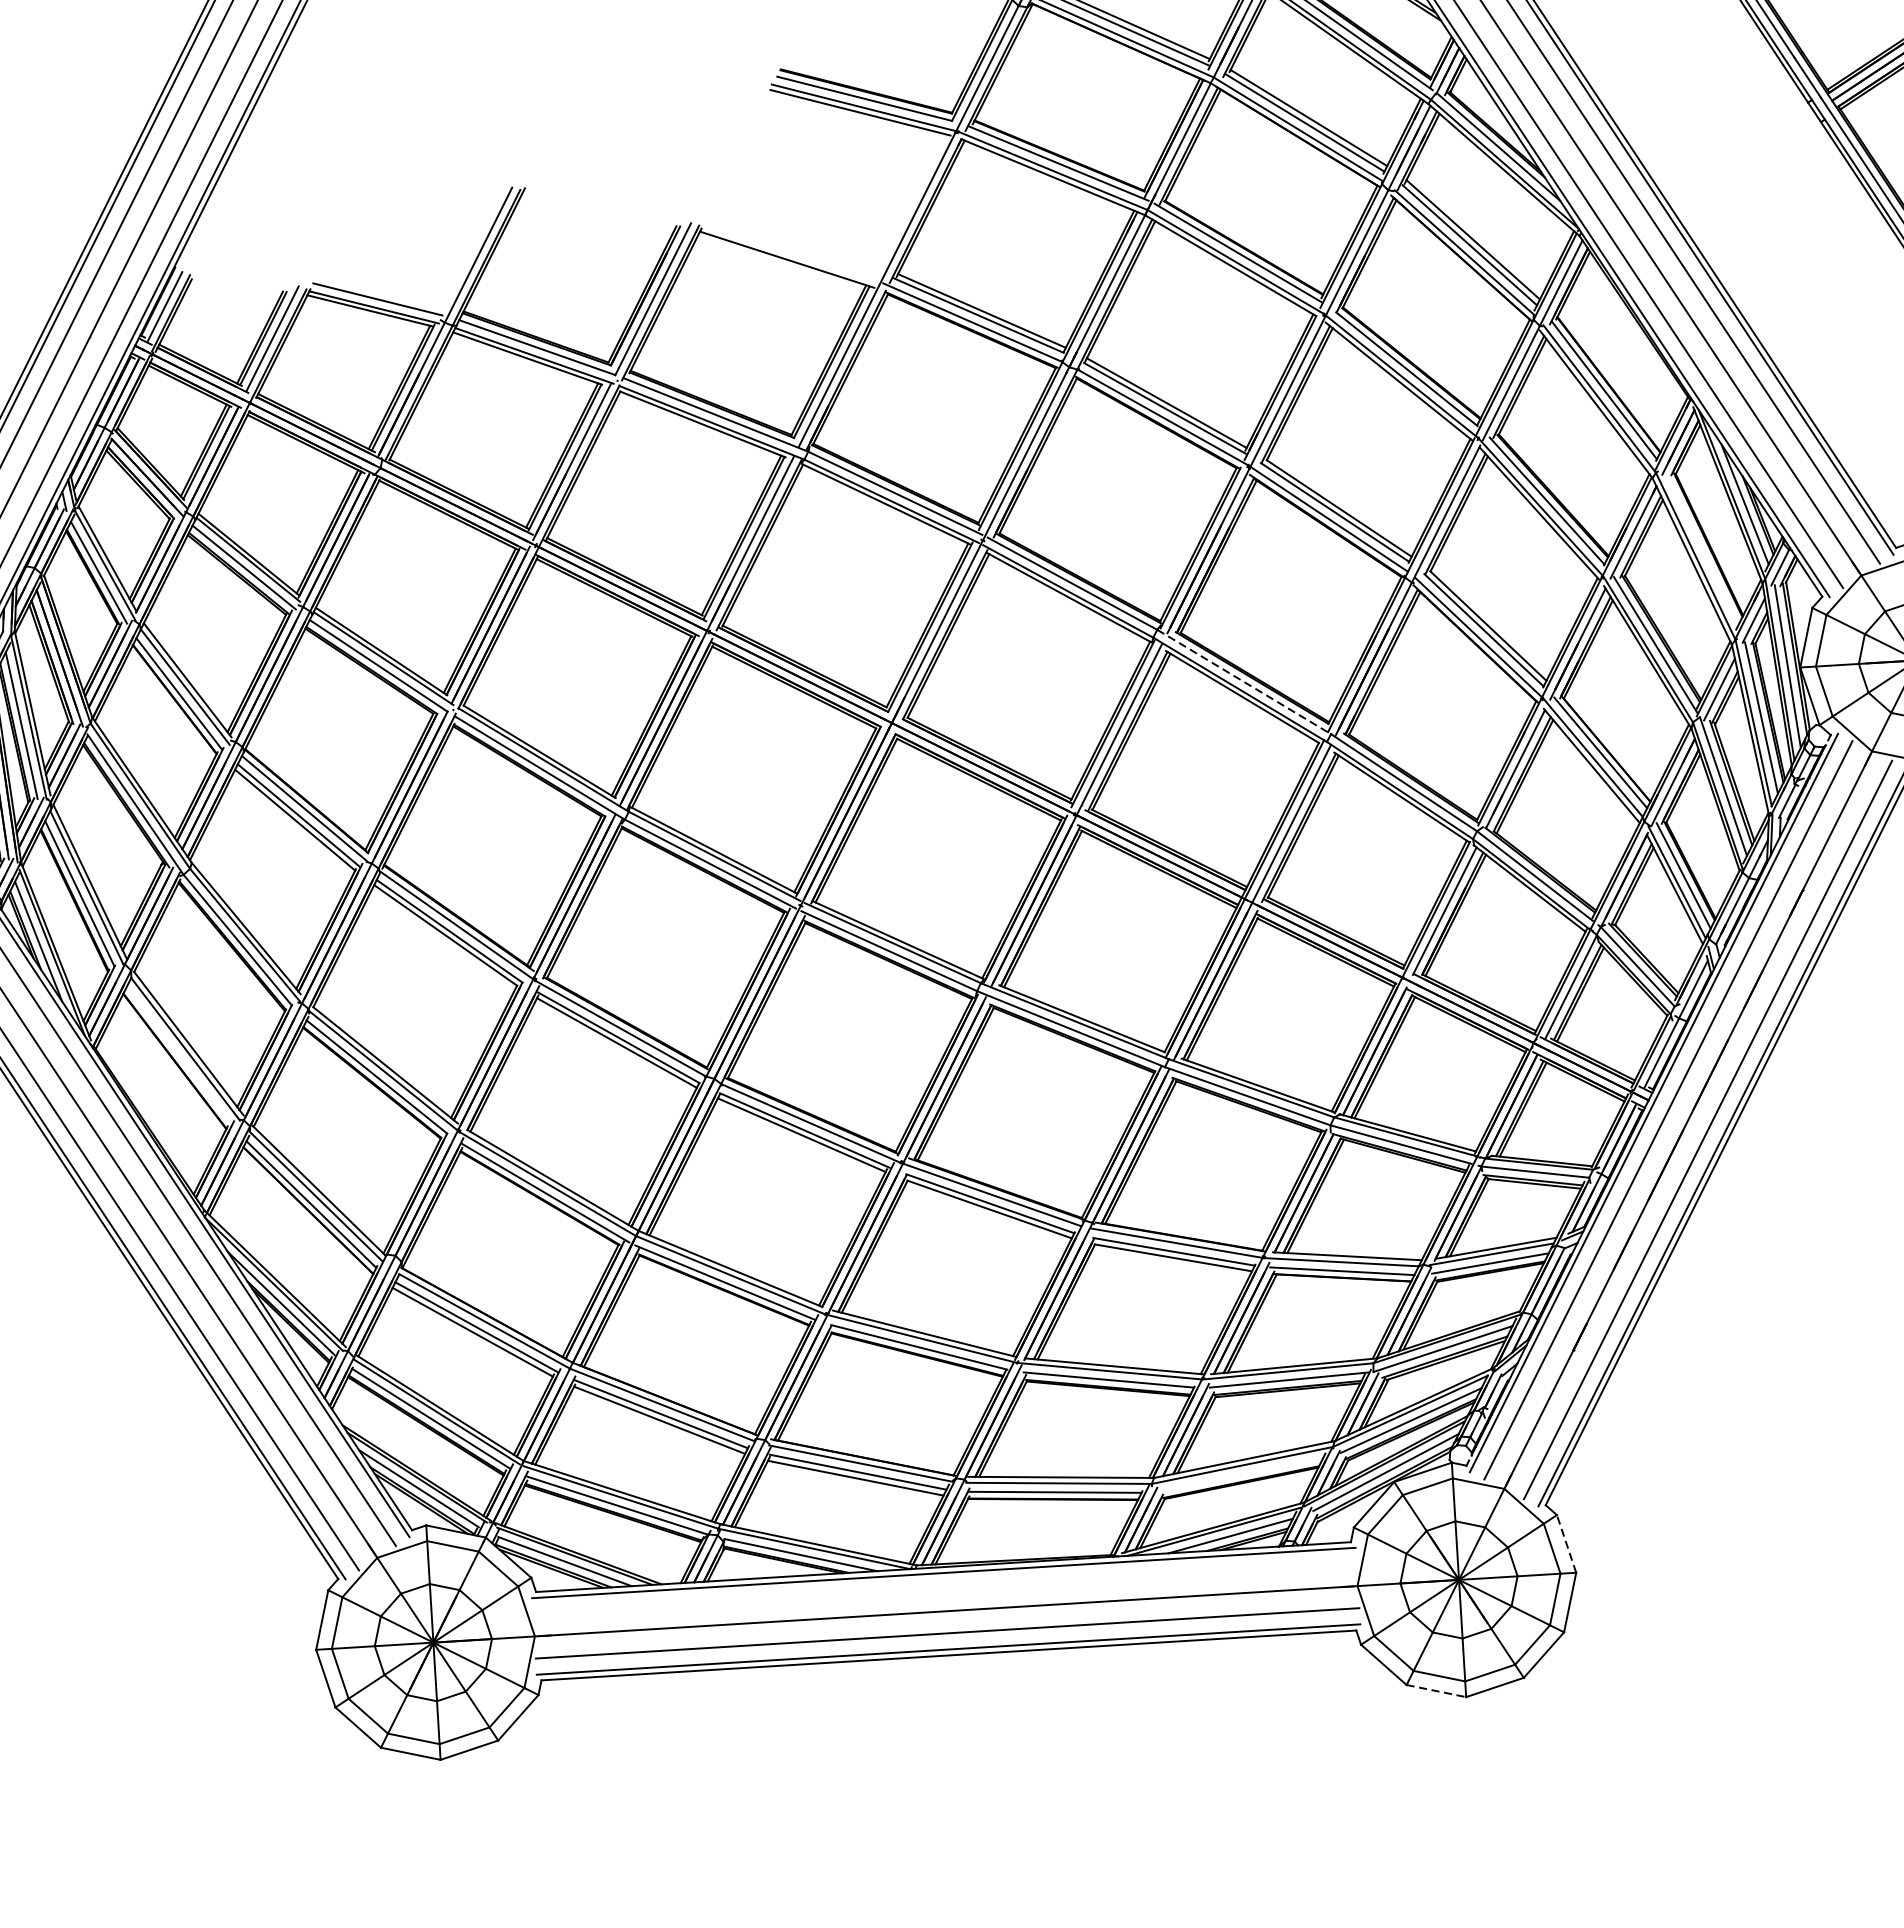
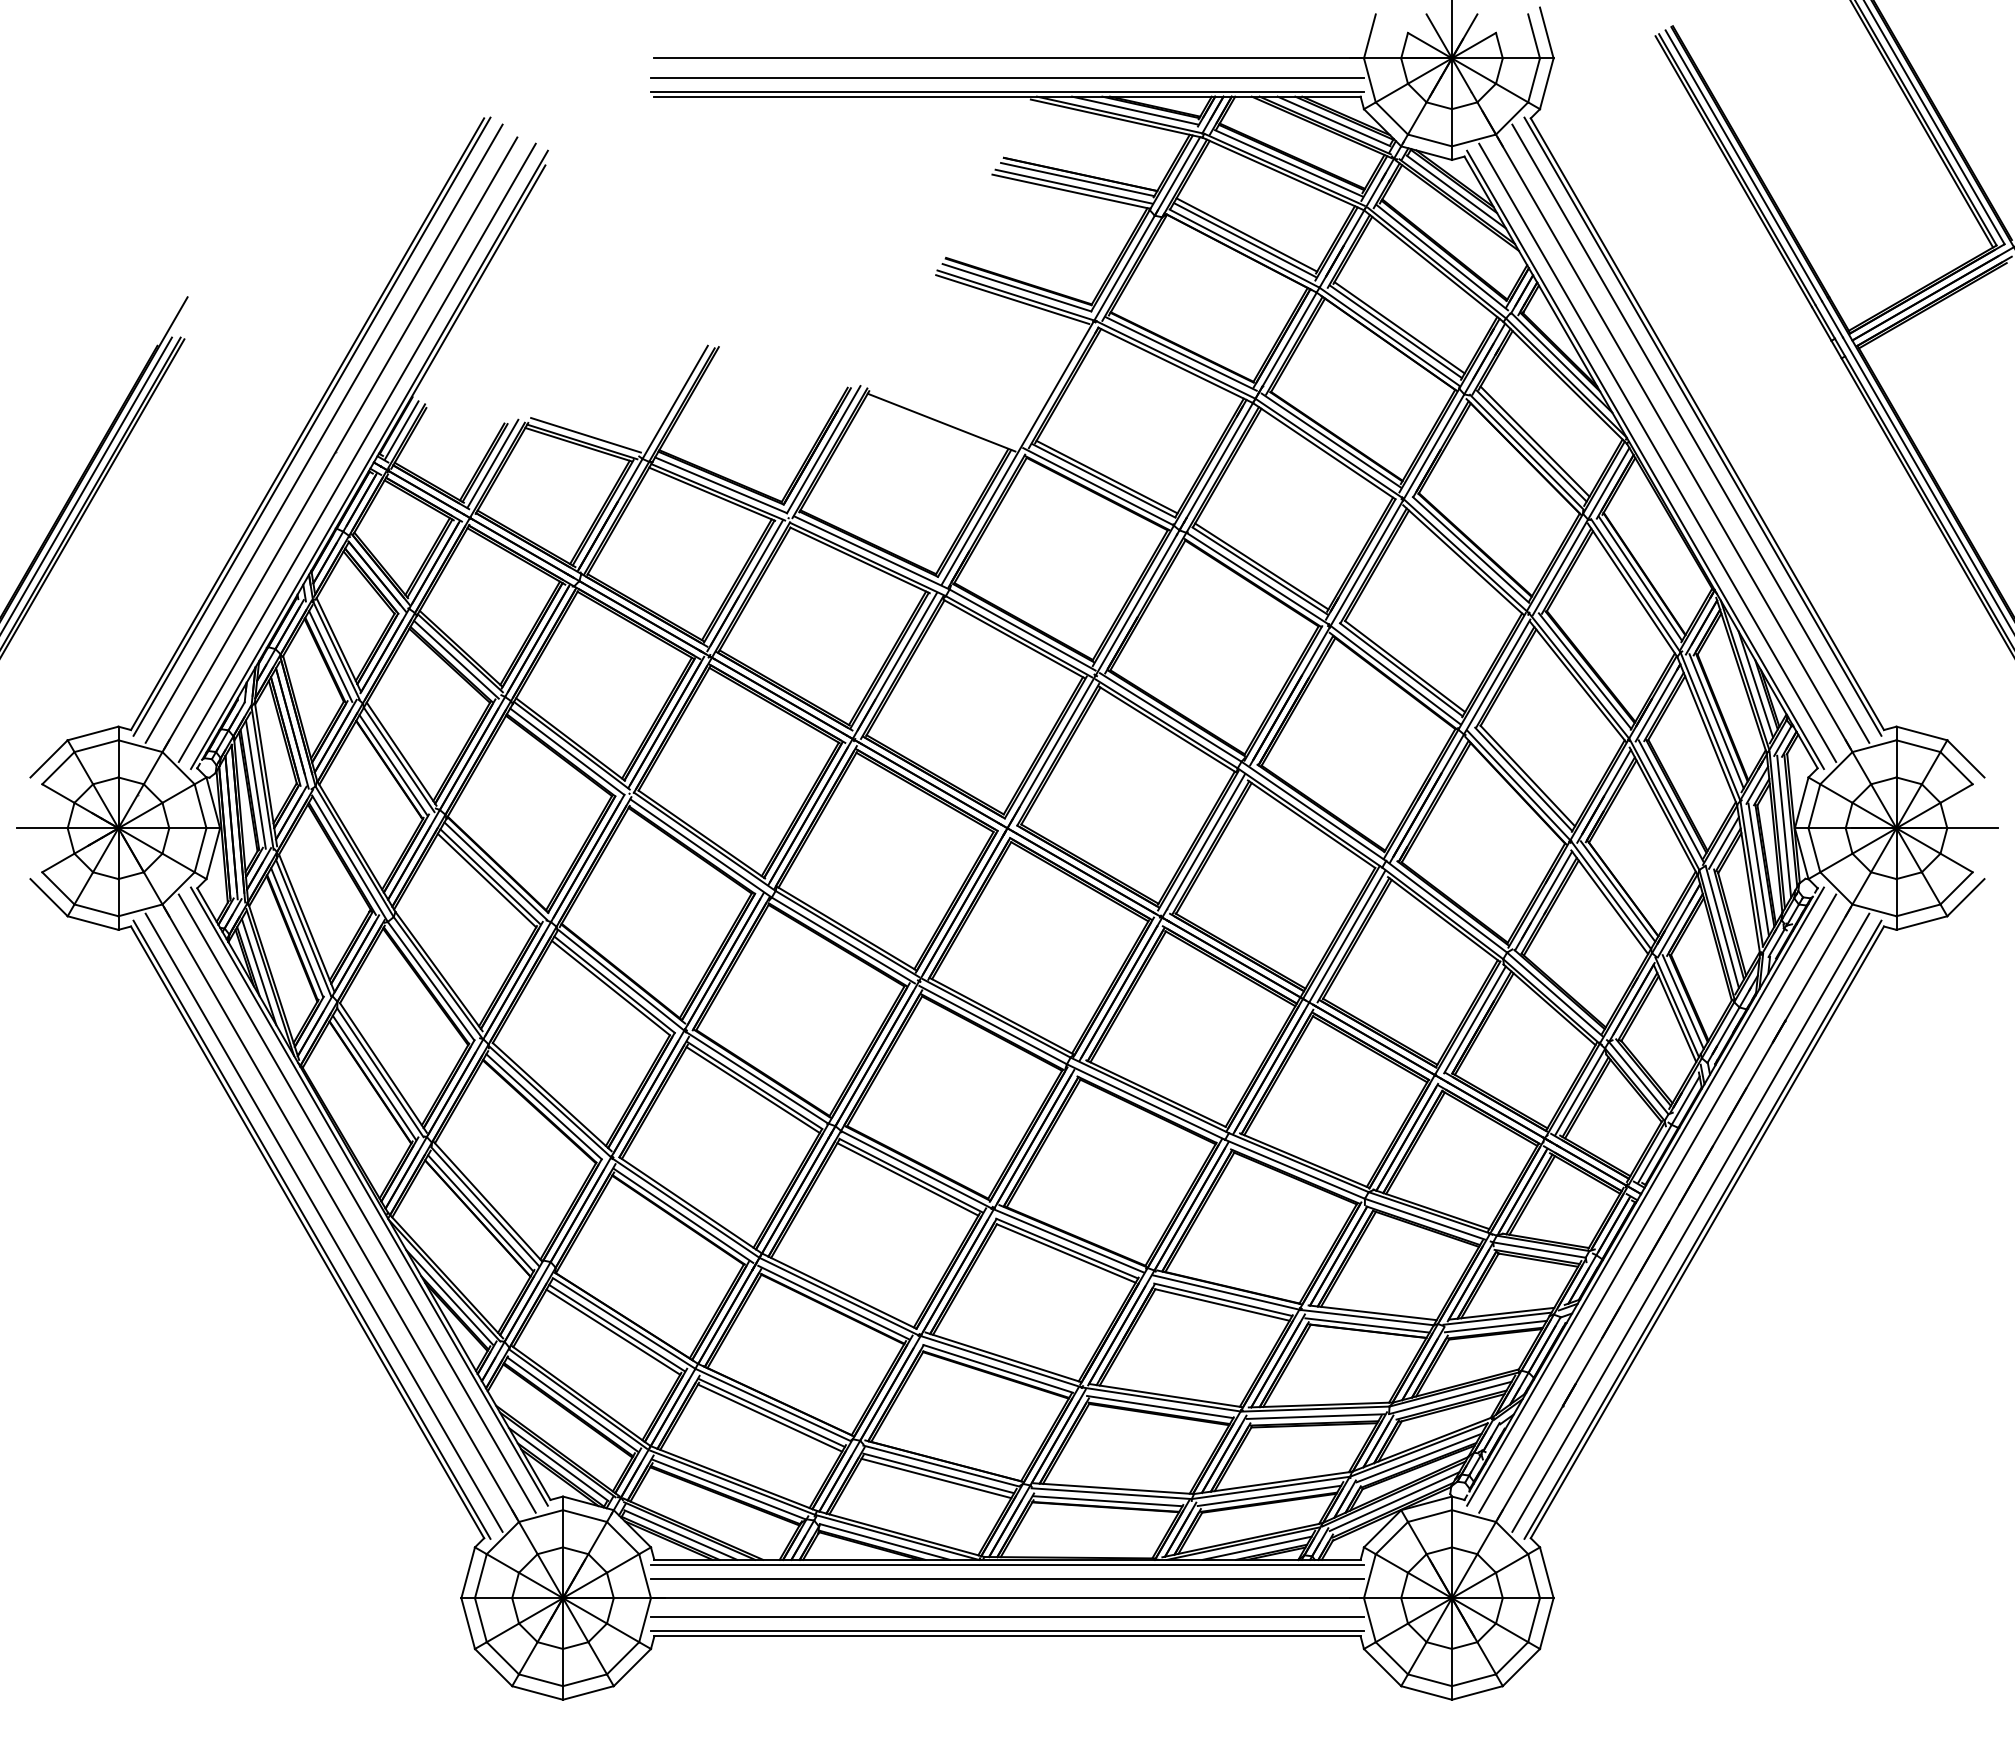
line: (1702, 549) -> (1716, 721), added
line: (1243, 682) -> (1313, 811), dashed -> solid
line: (178, 1055) -> (373, 1077), added
line: (1241, 1474) -> (1269, 1495), added
line: (1566, 1543) -> (1546, 1572), dashed -> solid
line: (944, 1589) -> (1007, 1579), added
line: (1437, 1691) -> (1427, 1693), dashed -> solid

